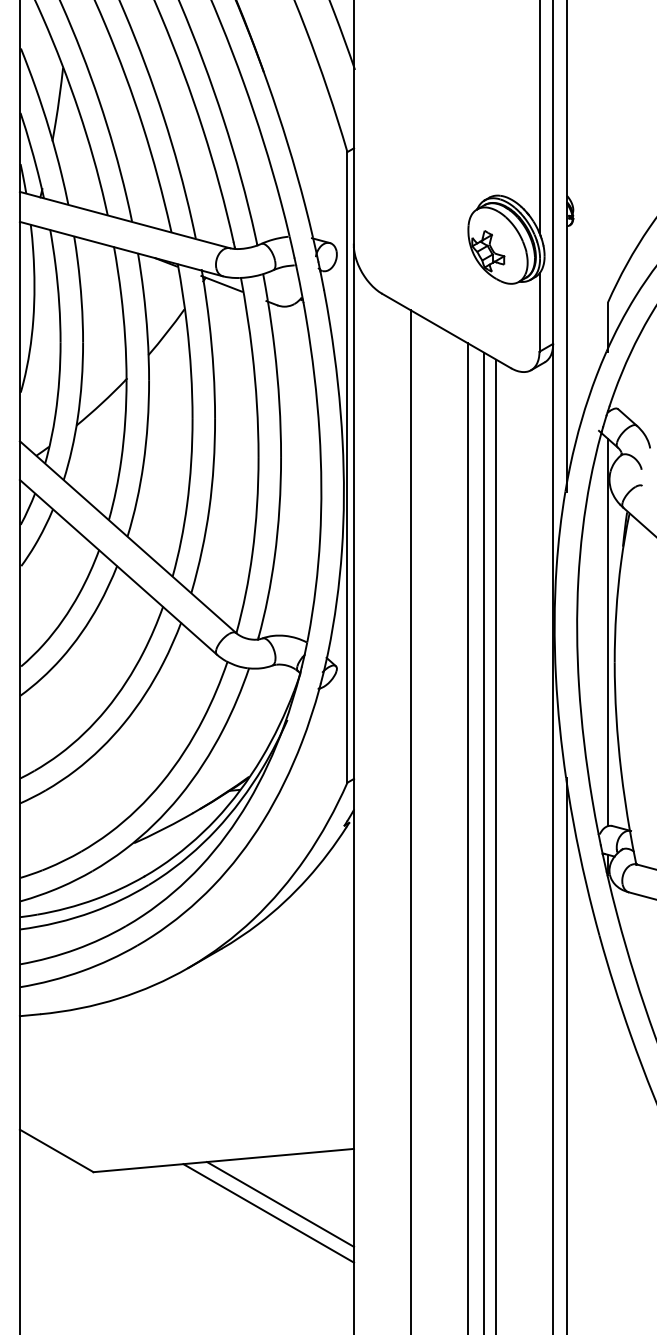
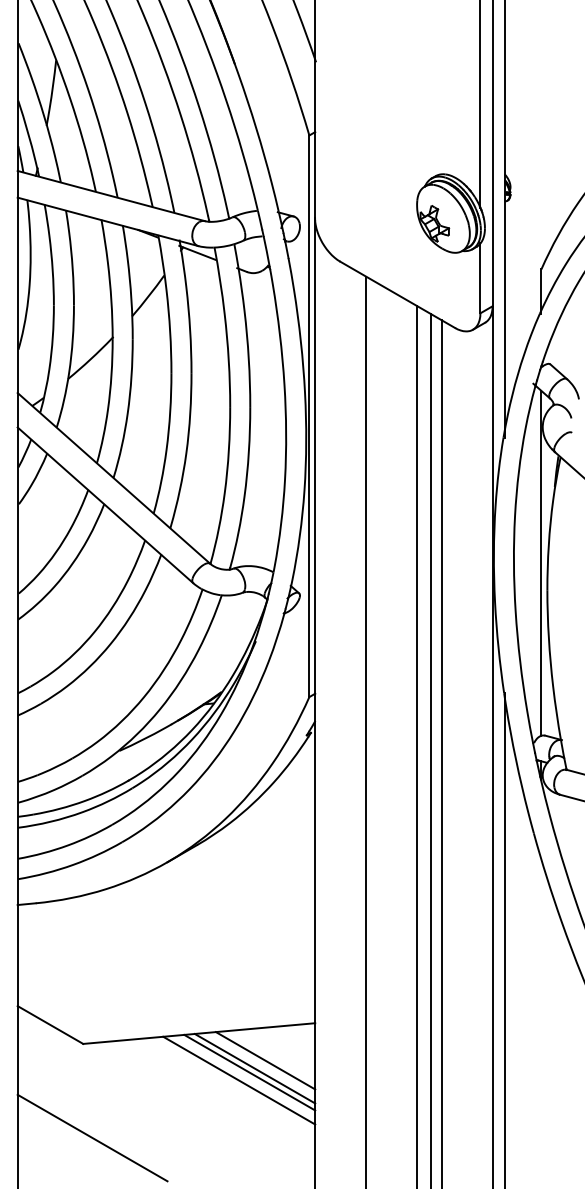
line: (298, 1190) -> (265, 1060), added
line: (285, 1199) -> (254, 1068), added
line: (103, 1277) -> (92, 1137), added

